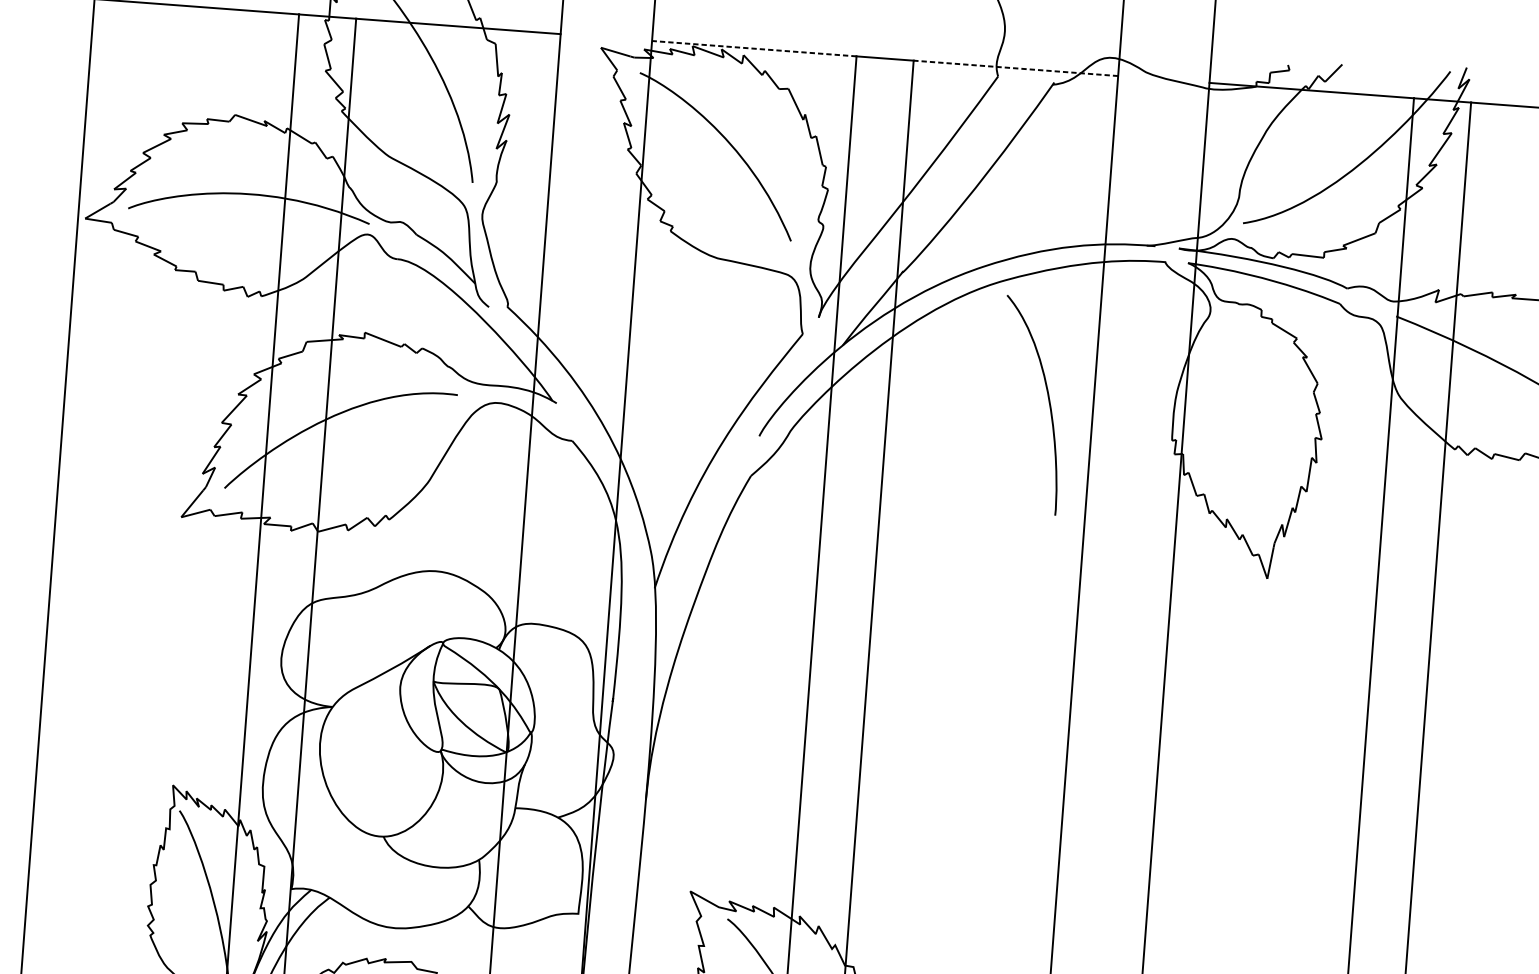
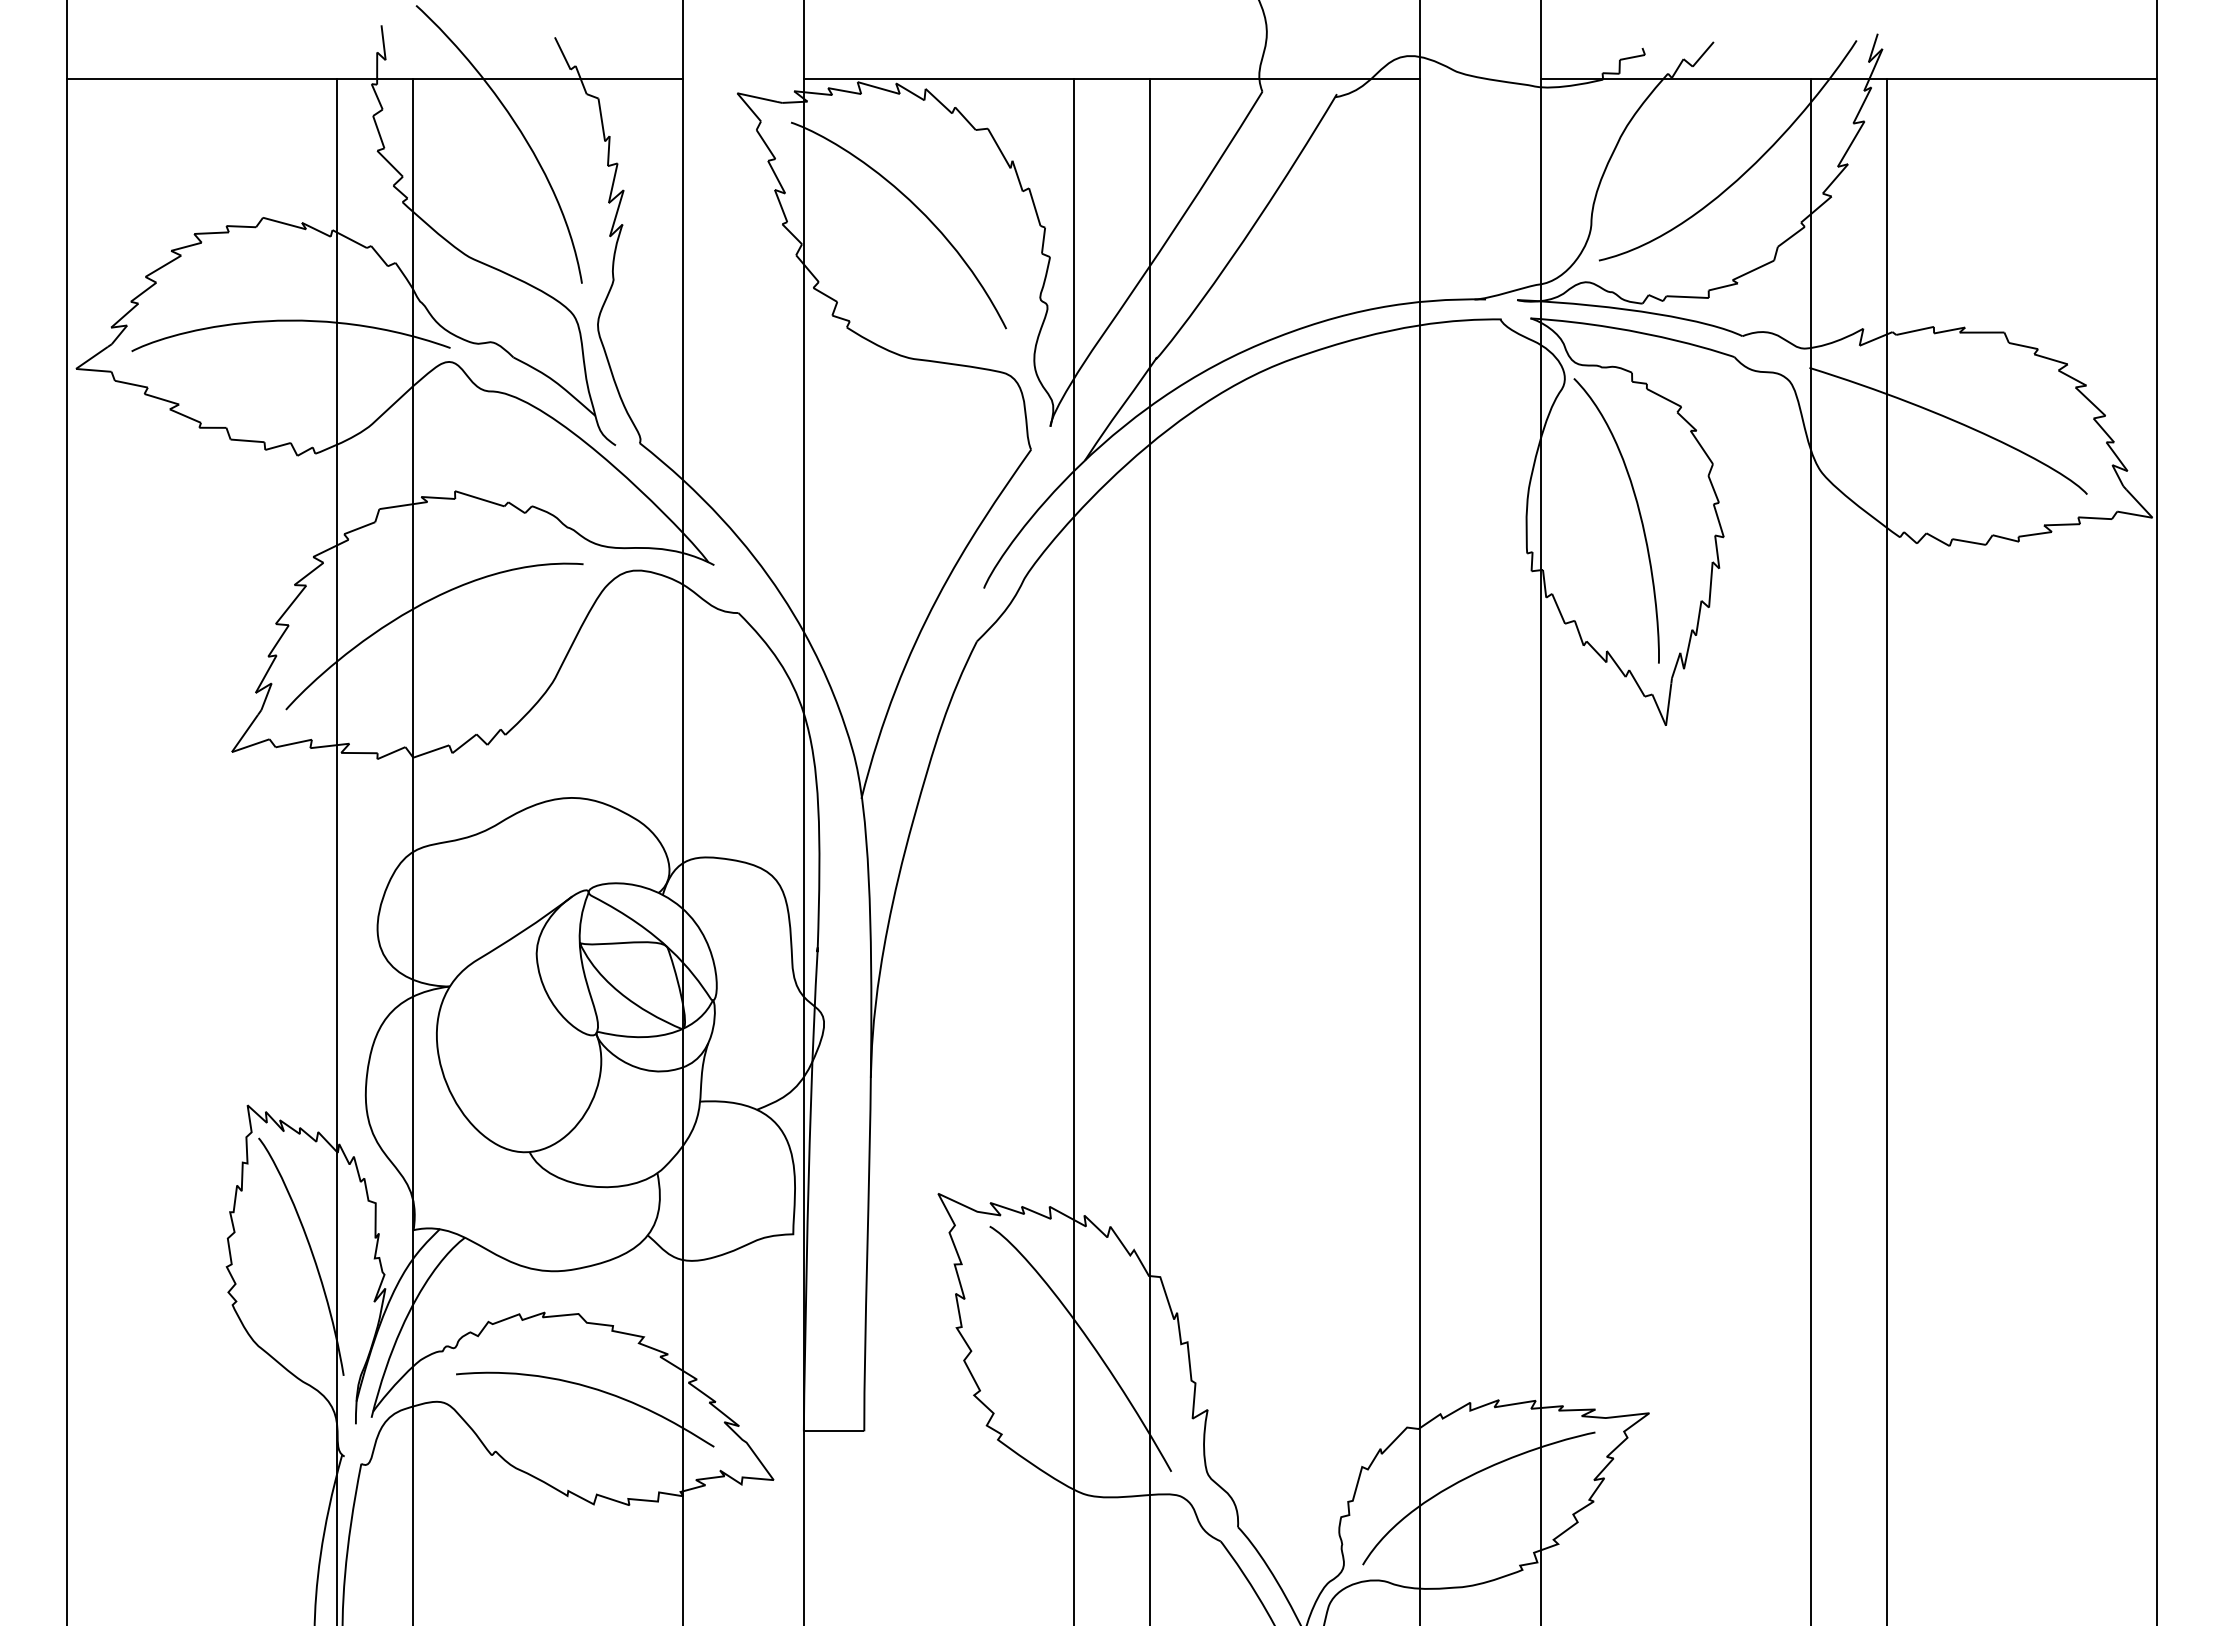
line: (753, 48) -> (938, 79), dashed -> solid
line: (1015, 68) -> (1284, 79), dashed -> solid
curve: (1048, 403) -> (1639, 516), moved

